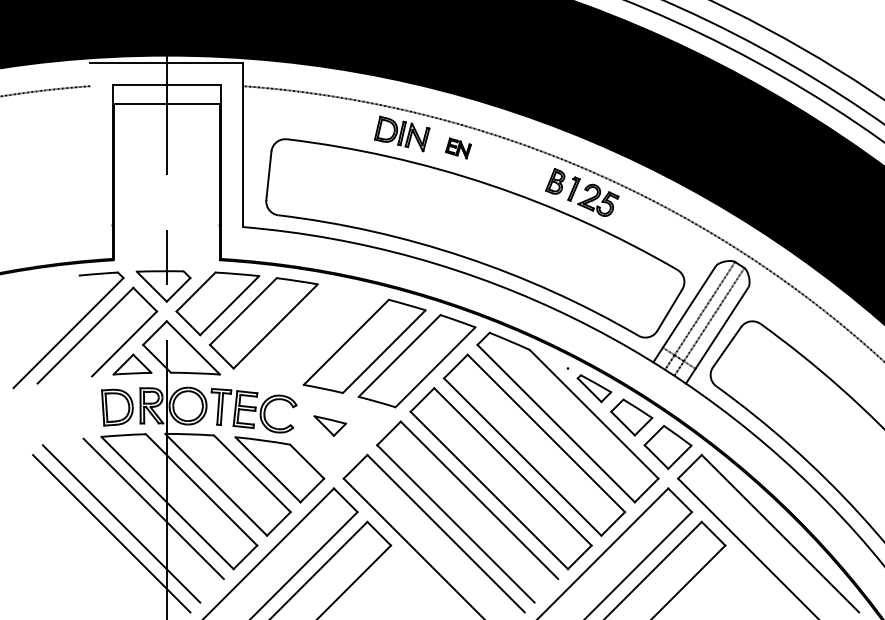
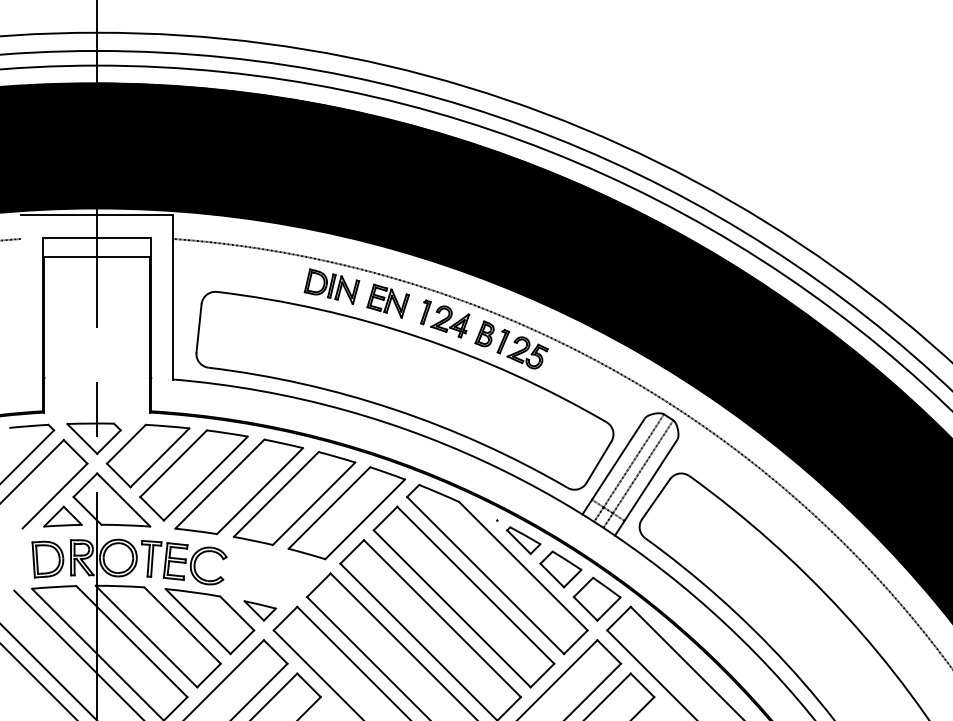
part: (457, 147) -> (387, 300), size x1.67
part: (516, 165) -> (445, 318), added
part: (309, 334) -> (239, 486), added
part: (329, 425) -> (259, 610), moved

